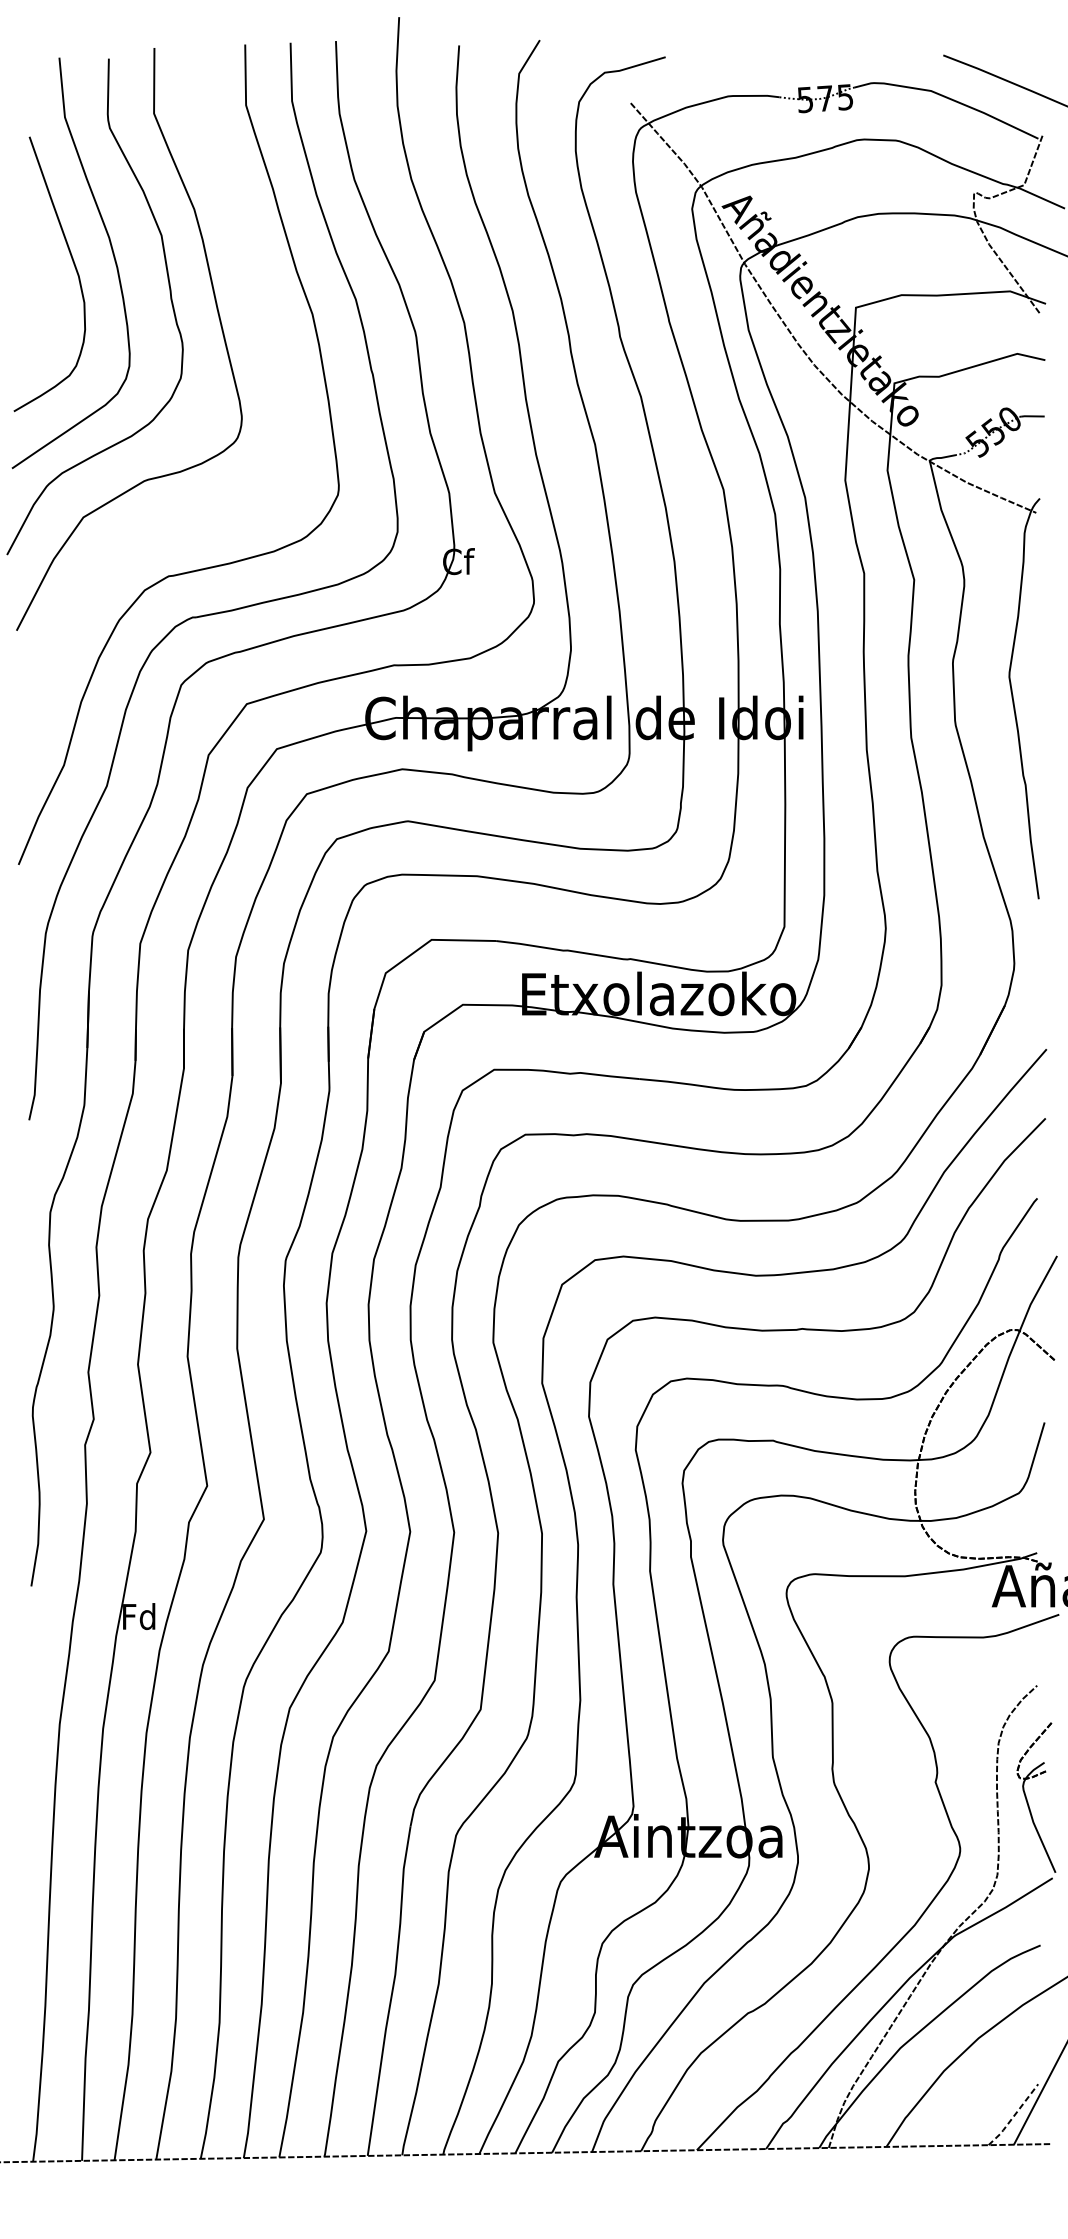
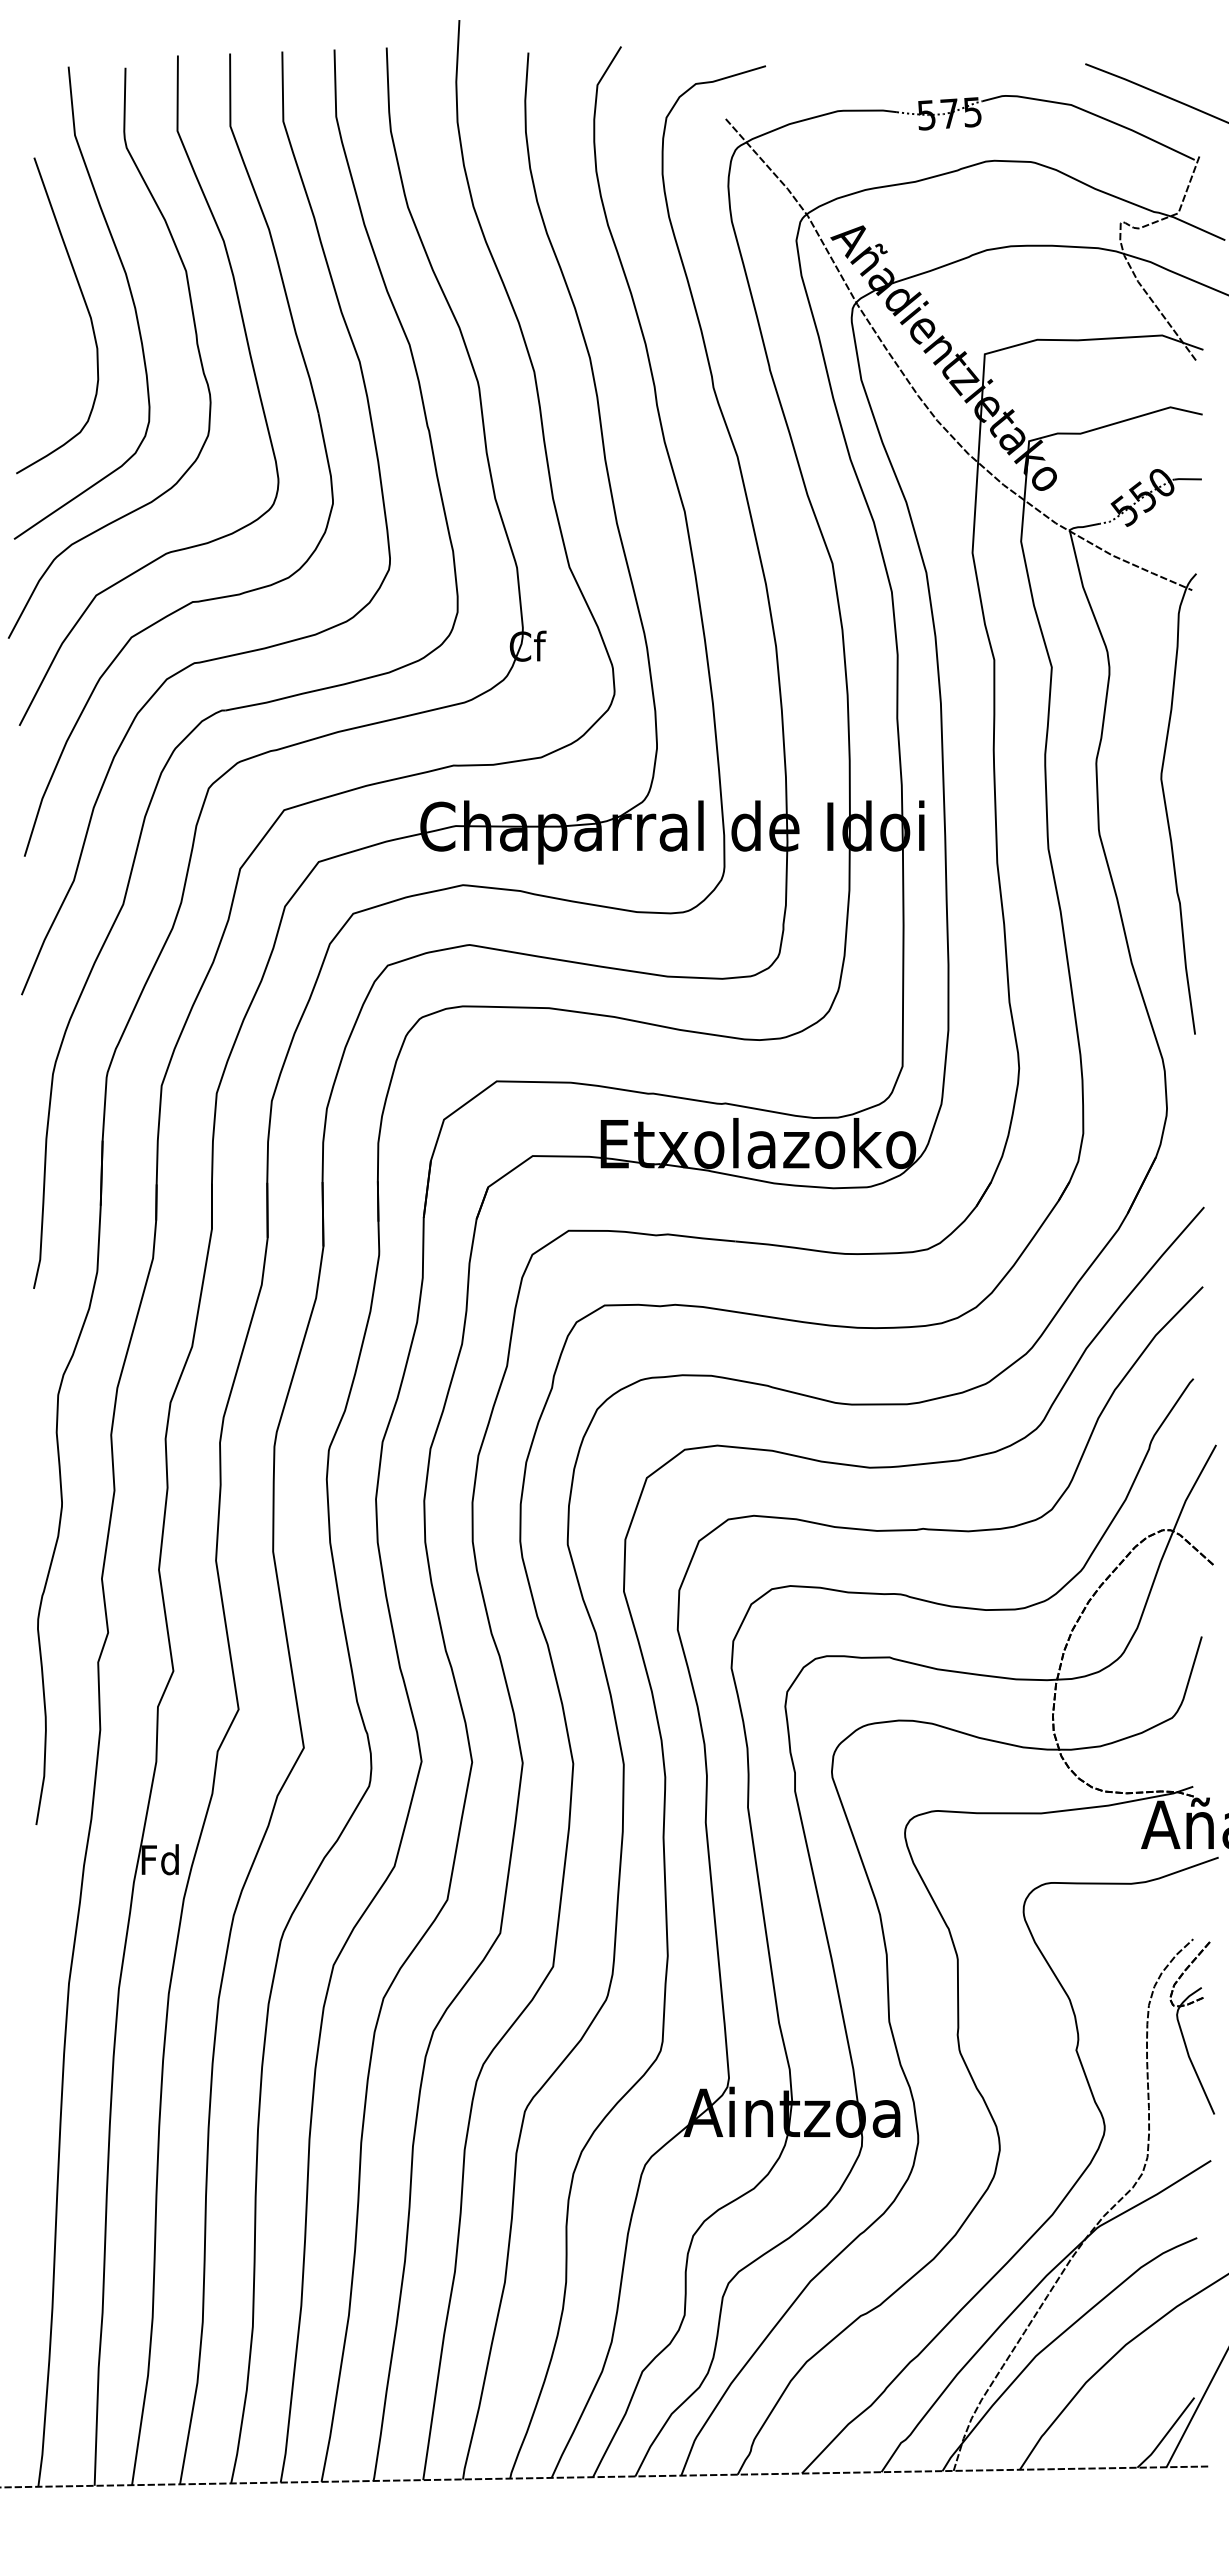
part: (277, 368) -> (319, 424), added
part: (1027, 1800) -> (1182, 2031), moved
line: (1013, 2116) -> (1166, 2434), dashed -> solid

